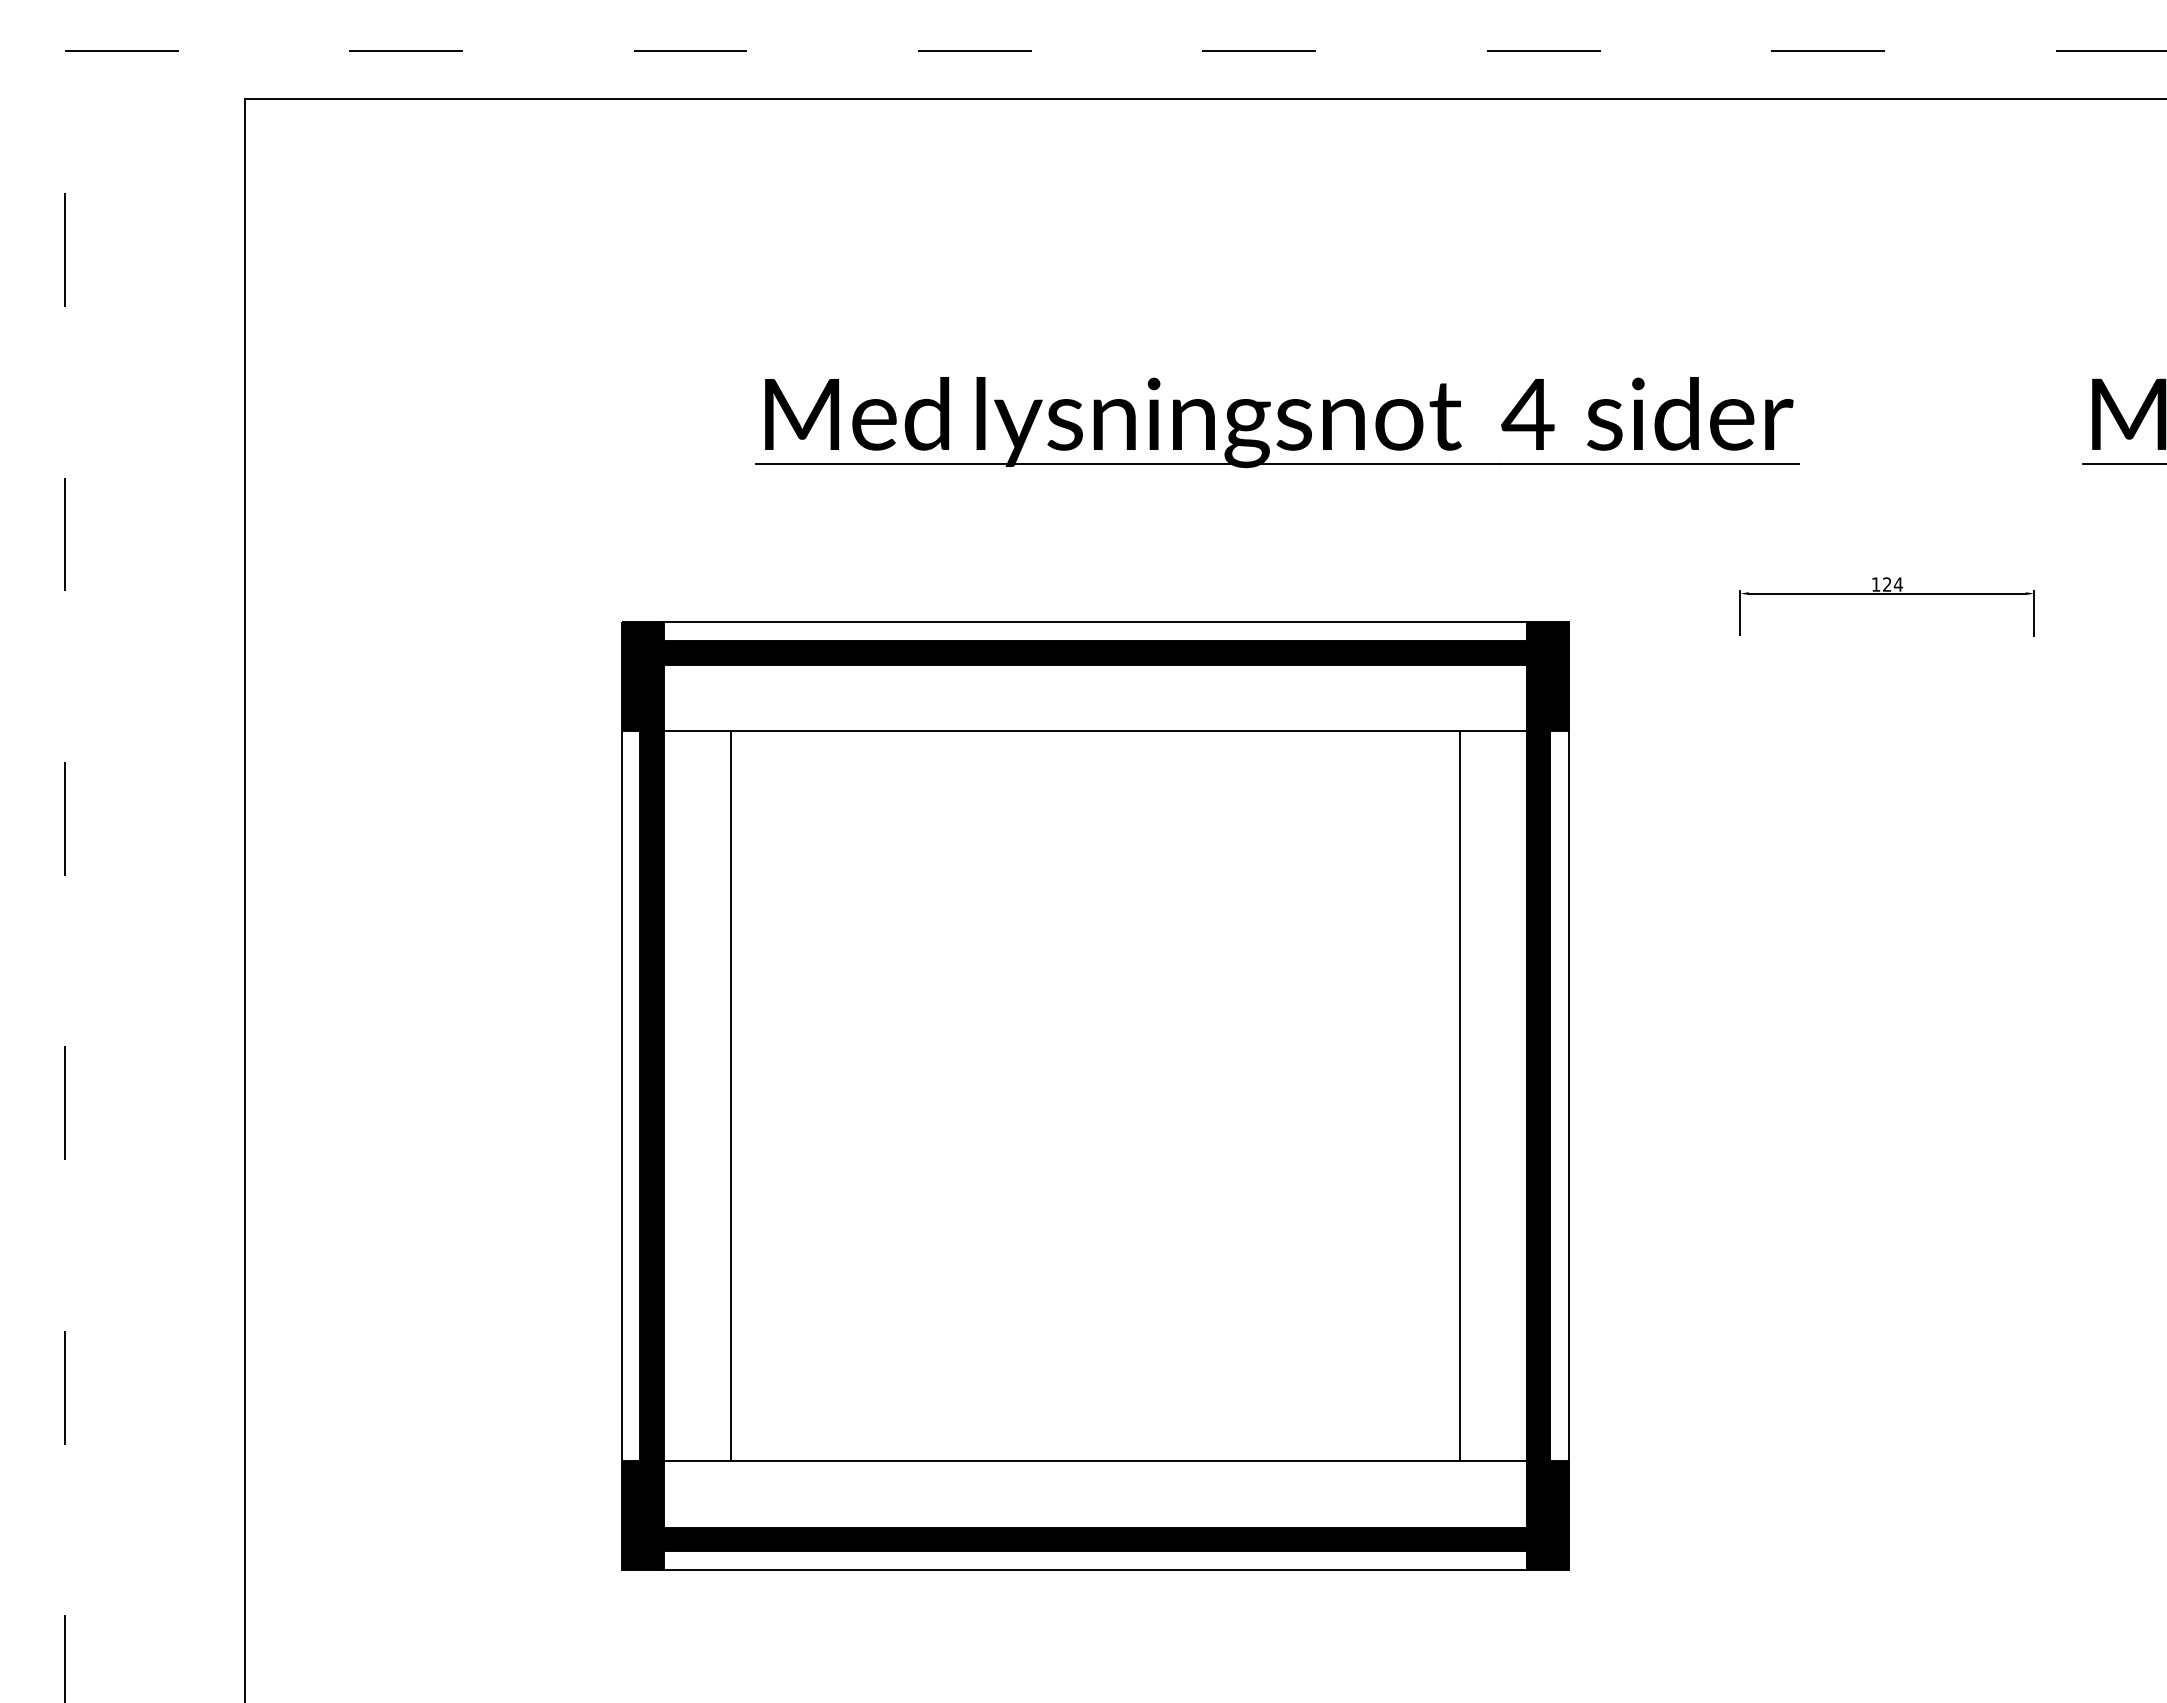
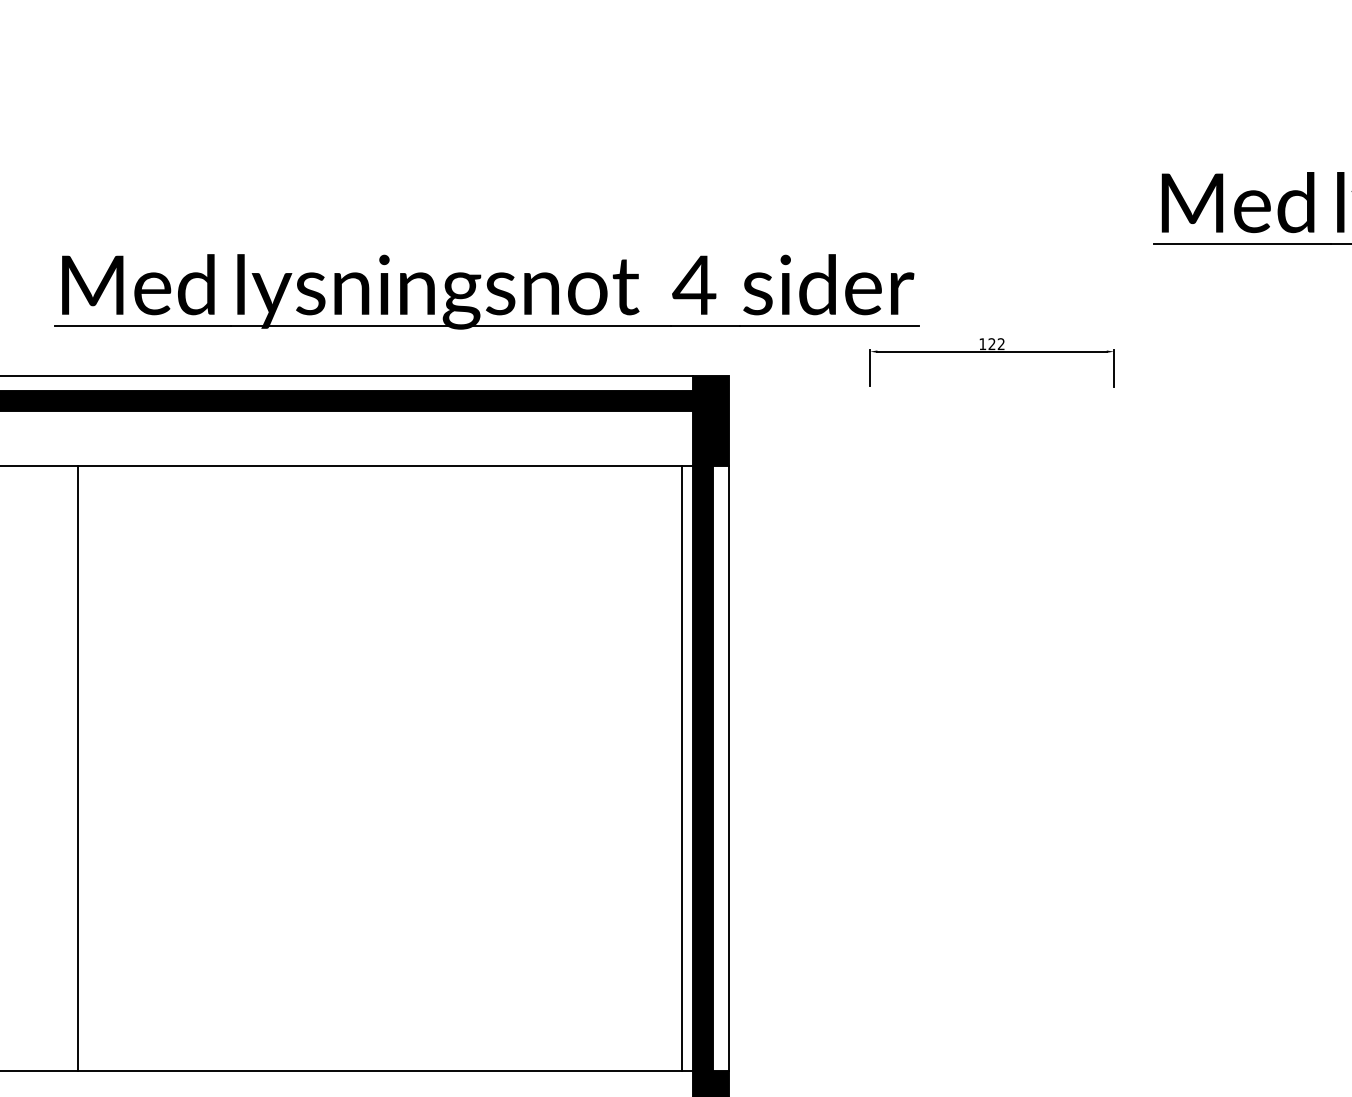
part: (1277, 422) -> (486, 291), moved
text: (1898, 584) -> (1001, 344), 124 -> 122
line: (730, 1096) -> (78, 768), moved
line: (1460, 1096) -> (682, 768), moved

